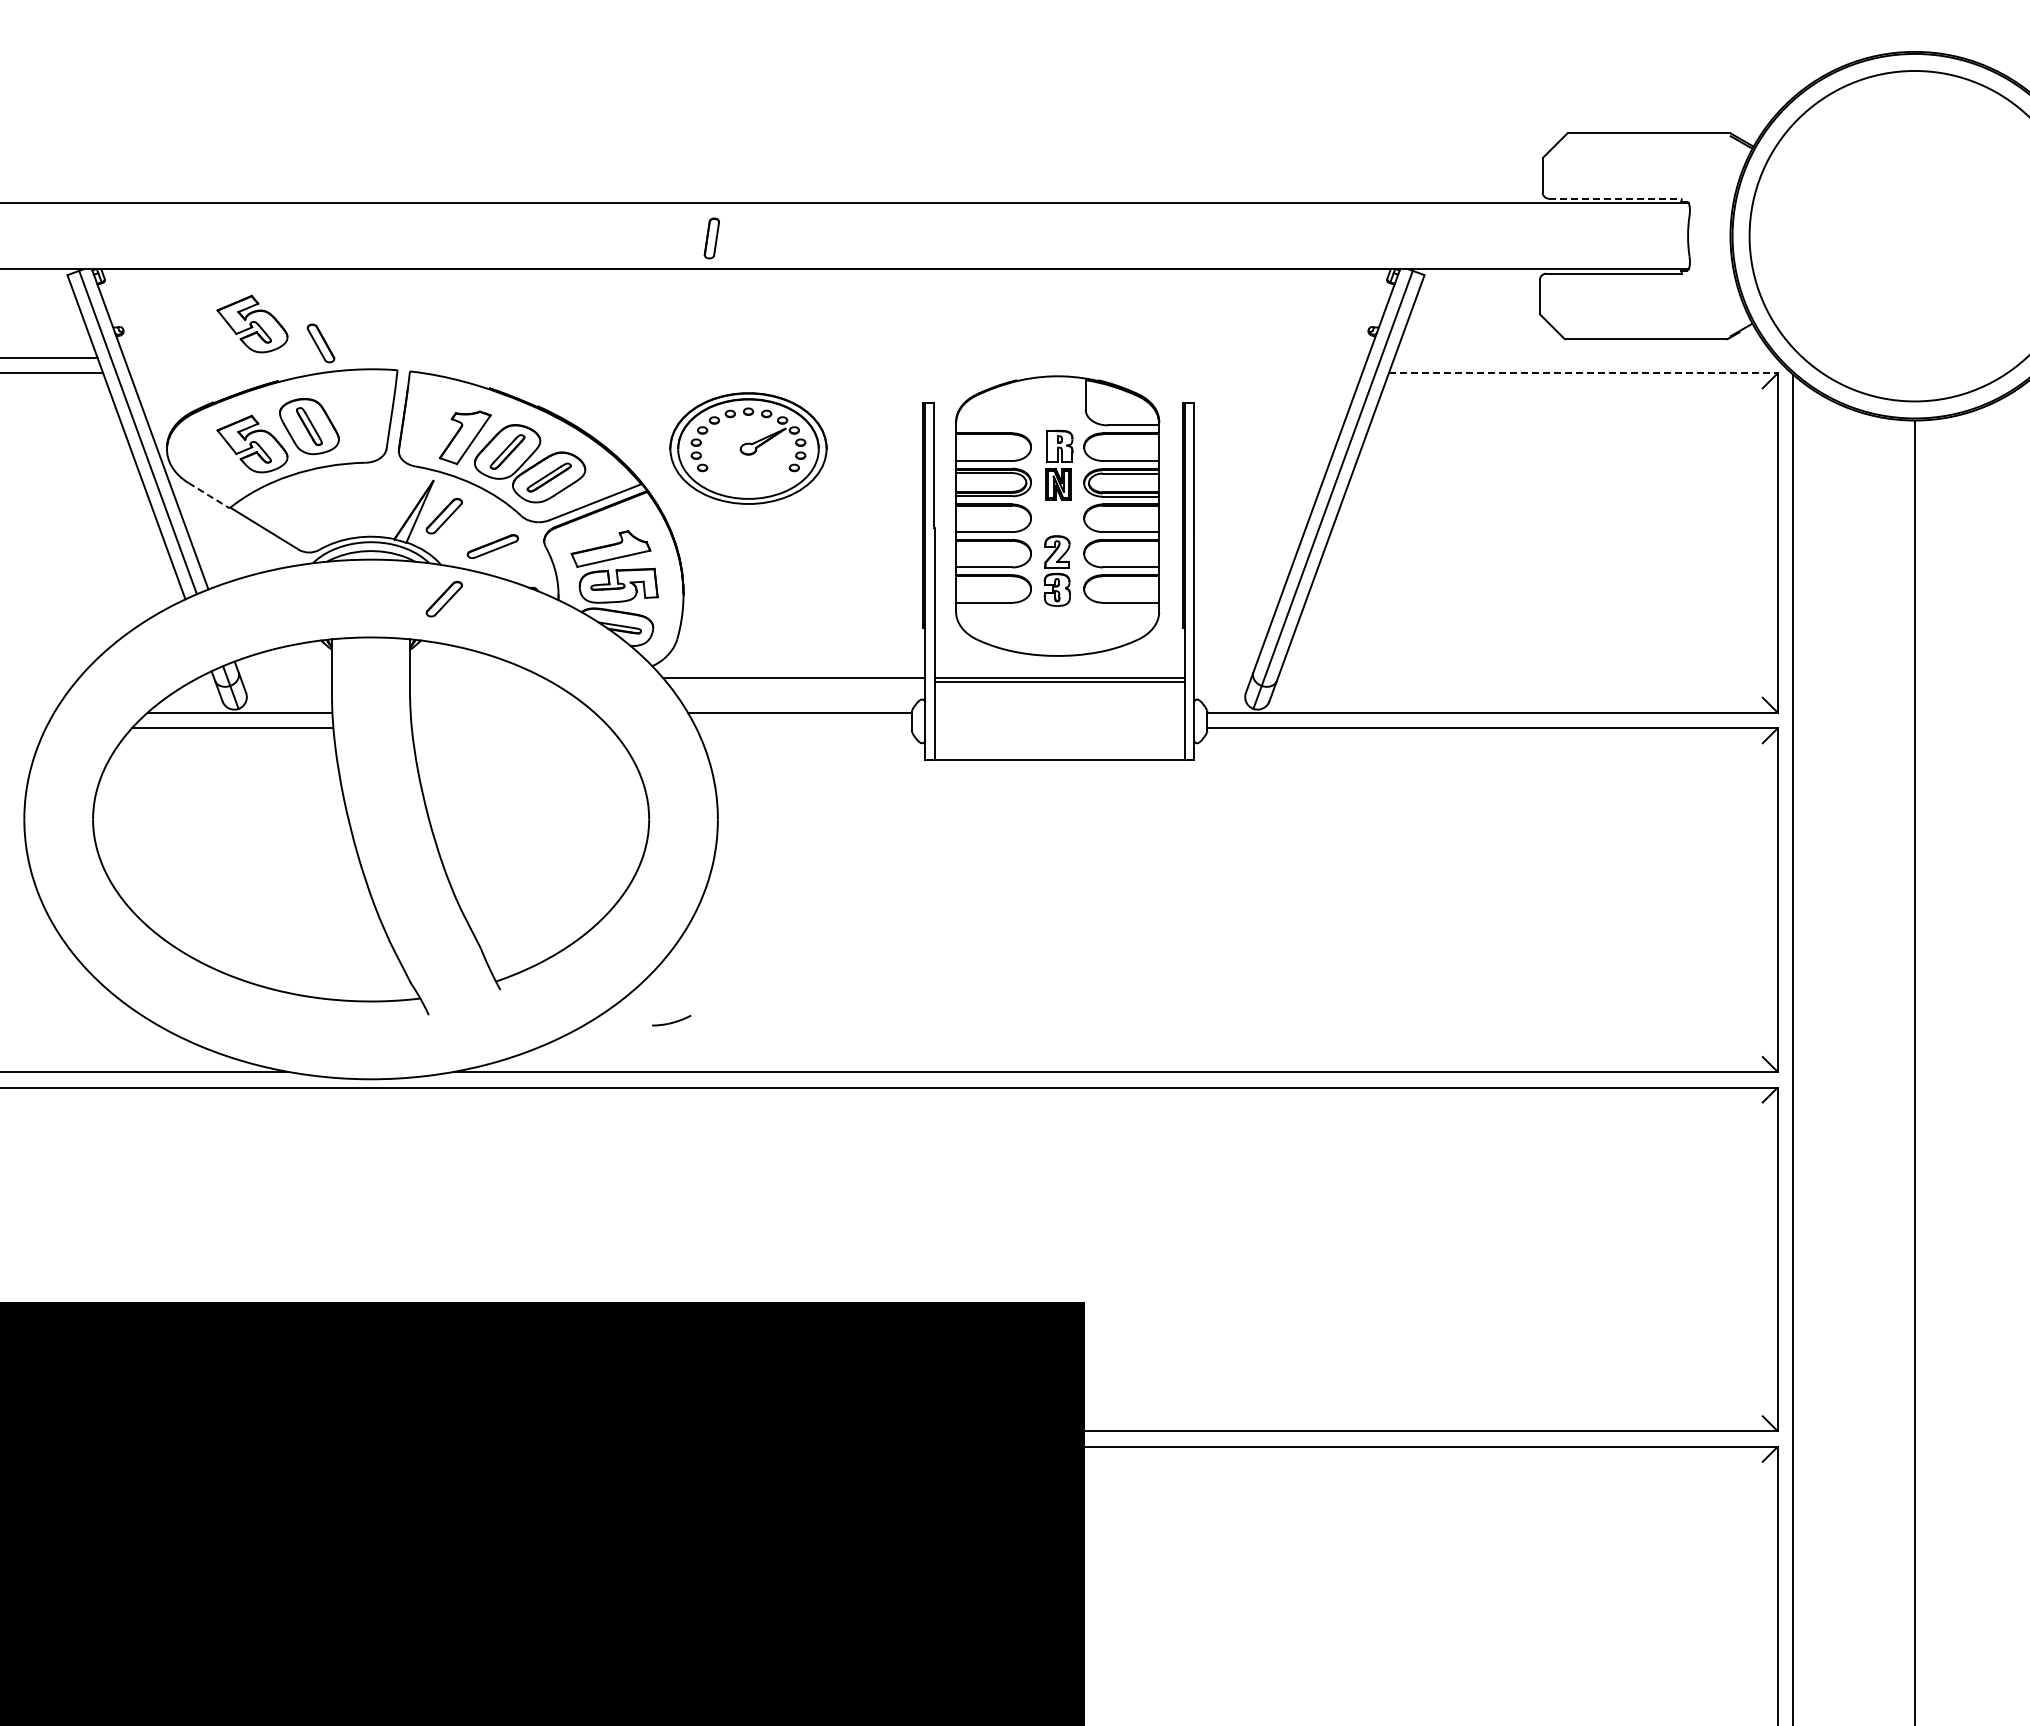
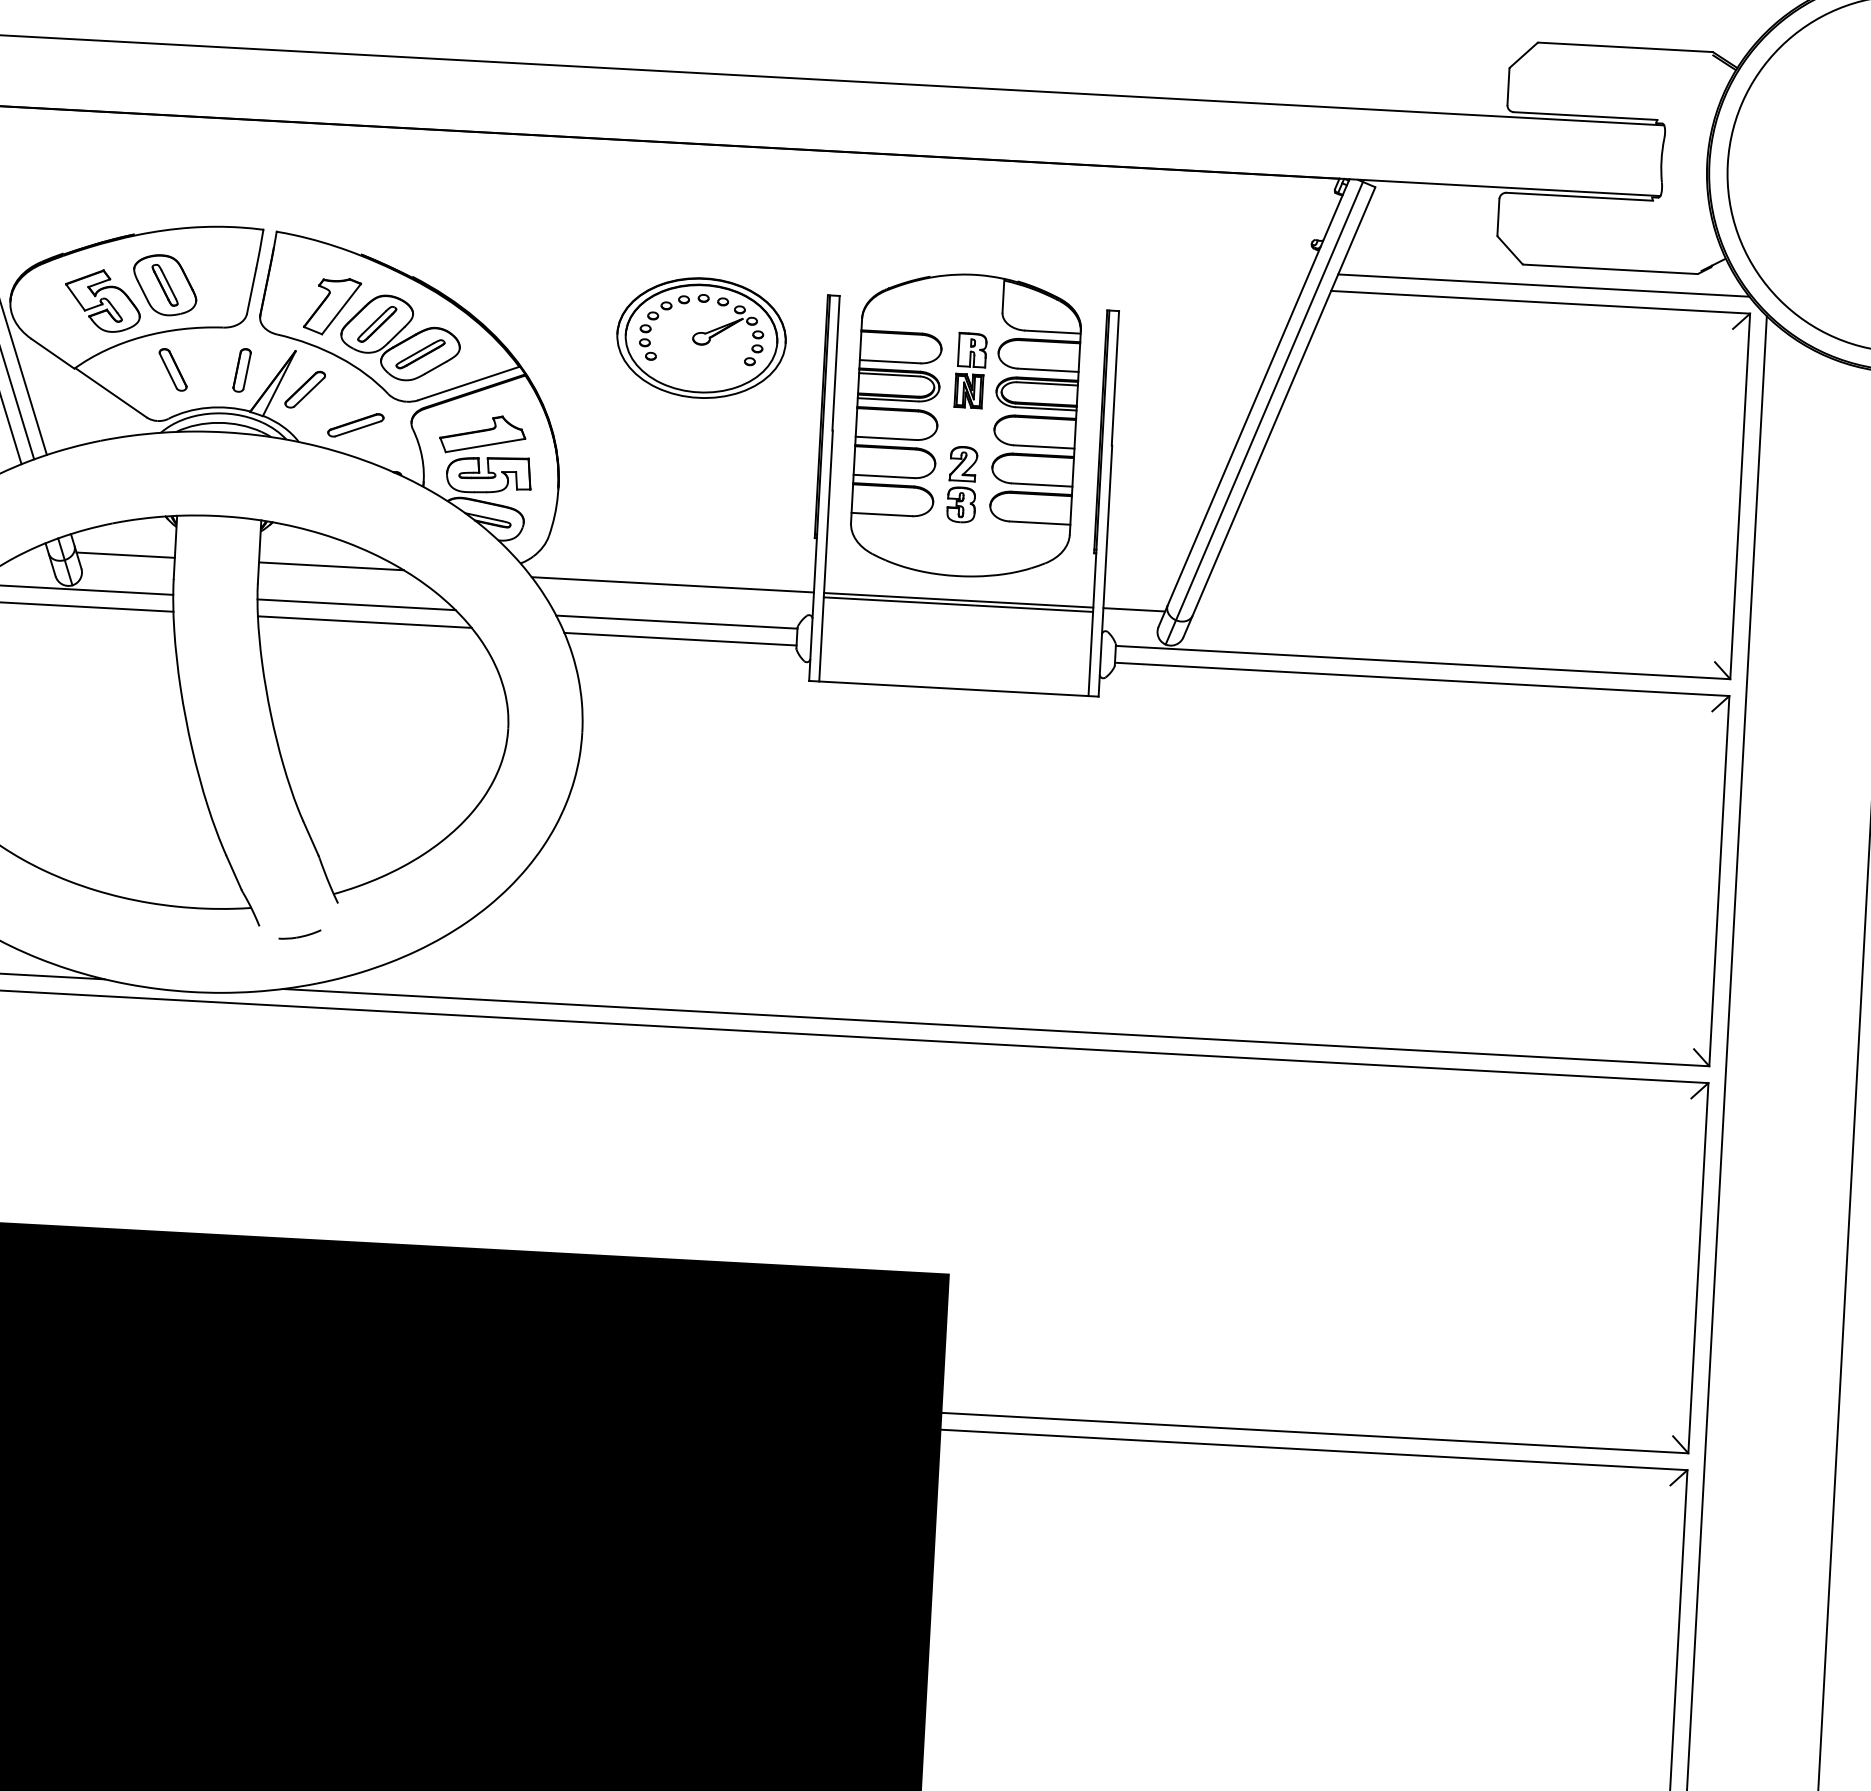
line: (1615, 198) -> (1585, 115), dashed -> solid
part: (711, 238) -> (241, 370), moved
part: (252, 323) -> (109, 170), removed
part: (320, 343) -> (172, 369), moved
line: (1585, 357) -> (1543, 285), added
line: (1583, 373) -> (1540, 302), dashed -> solid
part: (748, 448) -> (701, 338), moved
line: (209, 495) -> (53, 353), dashed -> solid
part: (443, 598) -> (299, 478), removed
line: (286, 678) -> (125, 555), added
line: (477, 678) -> (331, 566), added
line: (1222, 678) -> (1134, 610), added
line: (502, 712) -> (356, 604), added
line: (510, 728) -> (364, 622), added
line: (803, 728) -> (679, 639), added
part: (671, 1020) -> (299, 934), moved

